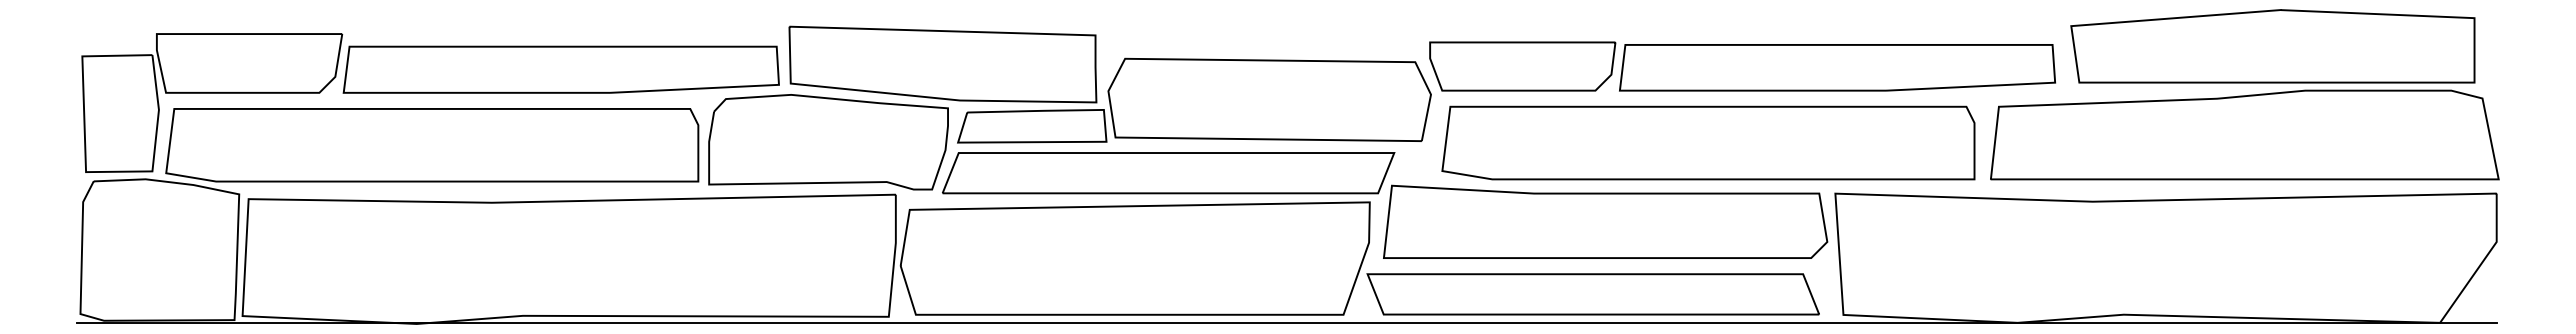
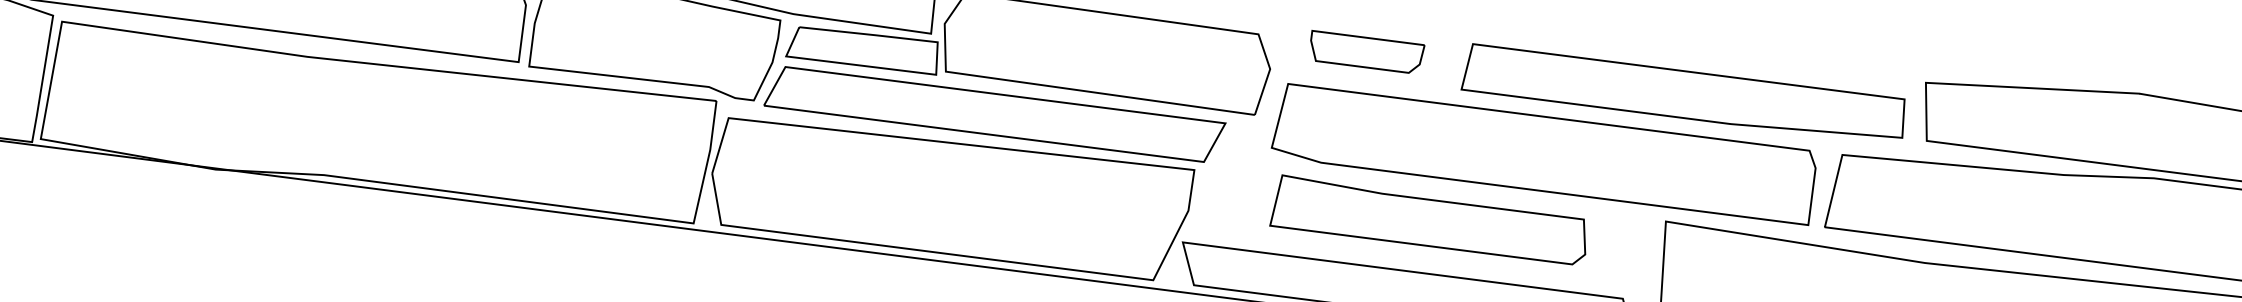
part: (1522, 66) -> (1366, 52), size x0.6
part: (1605, 221) -> (1430, 219), size x0.7

